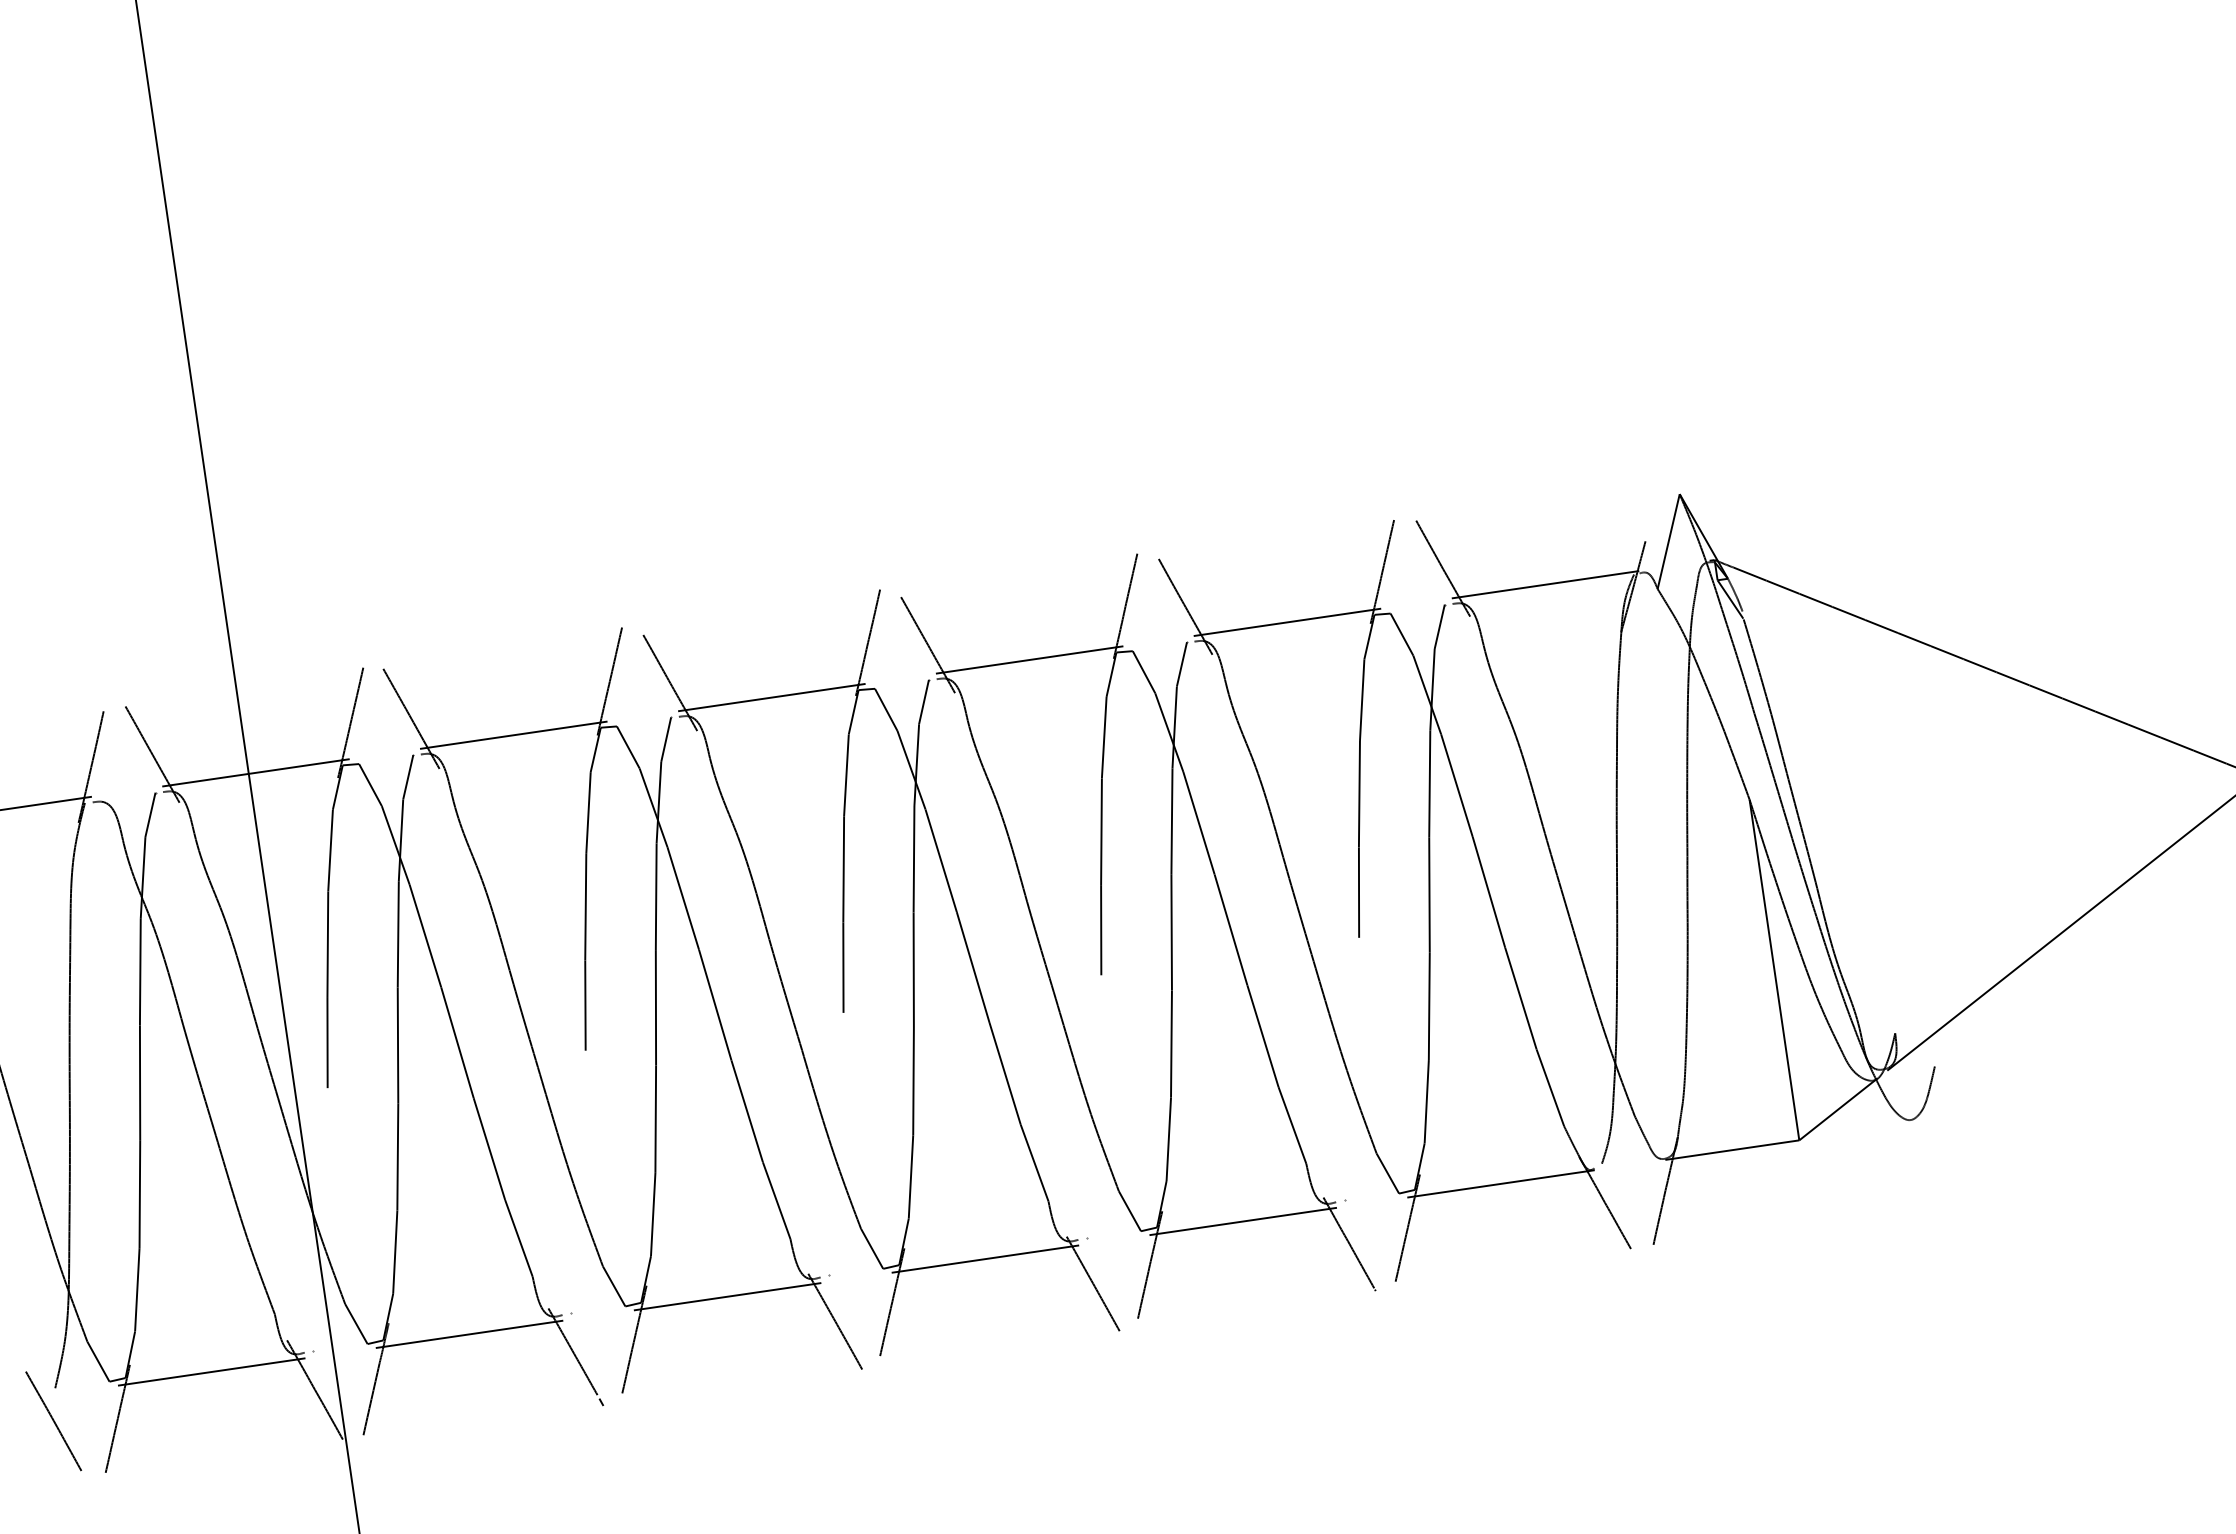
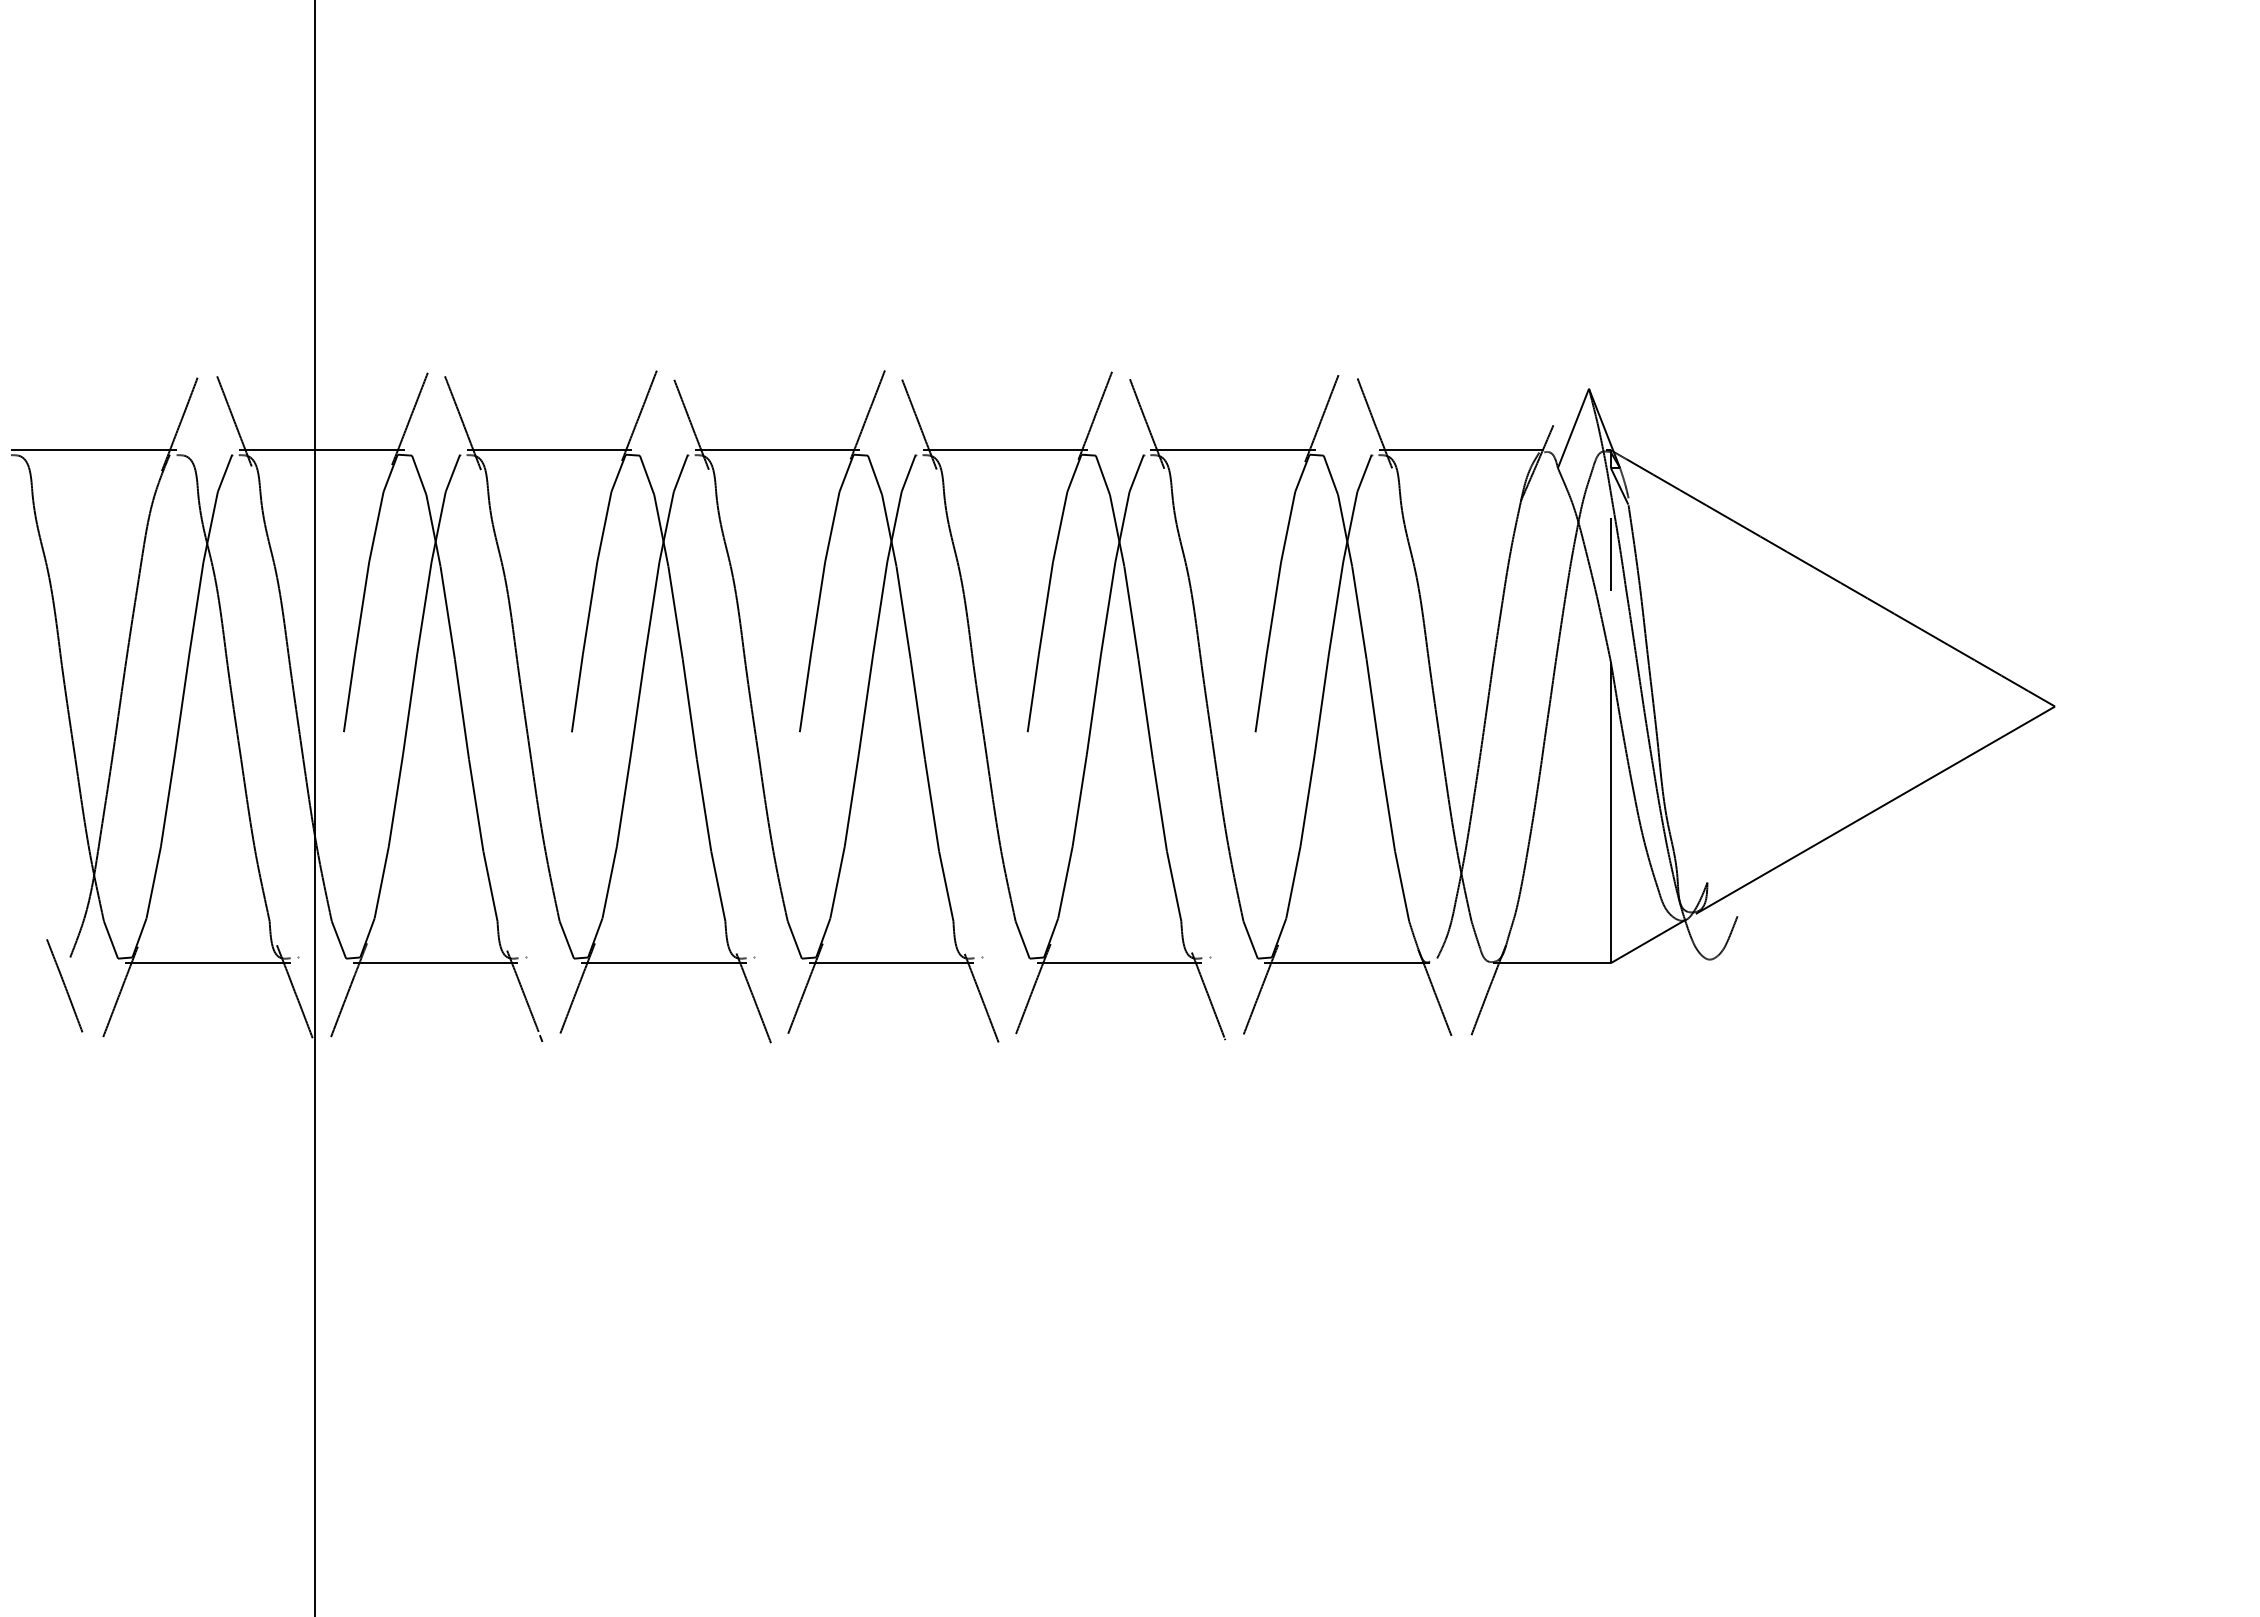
line: (1731, 676) -> (1610, 553), added

